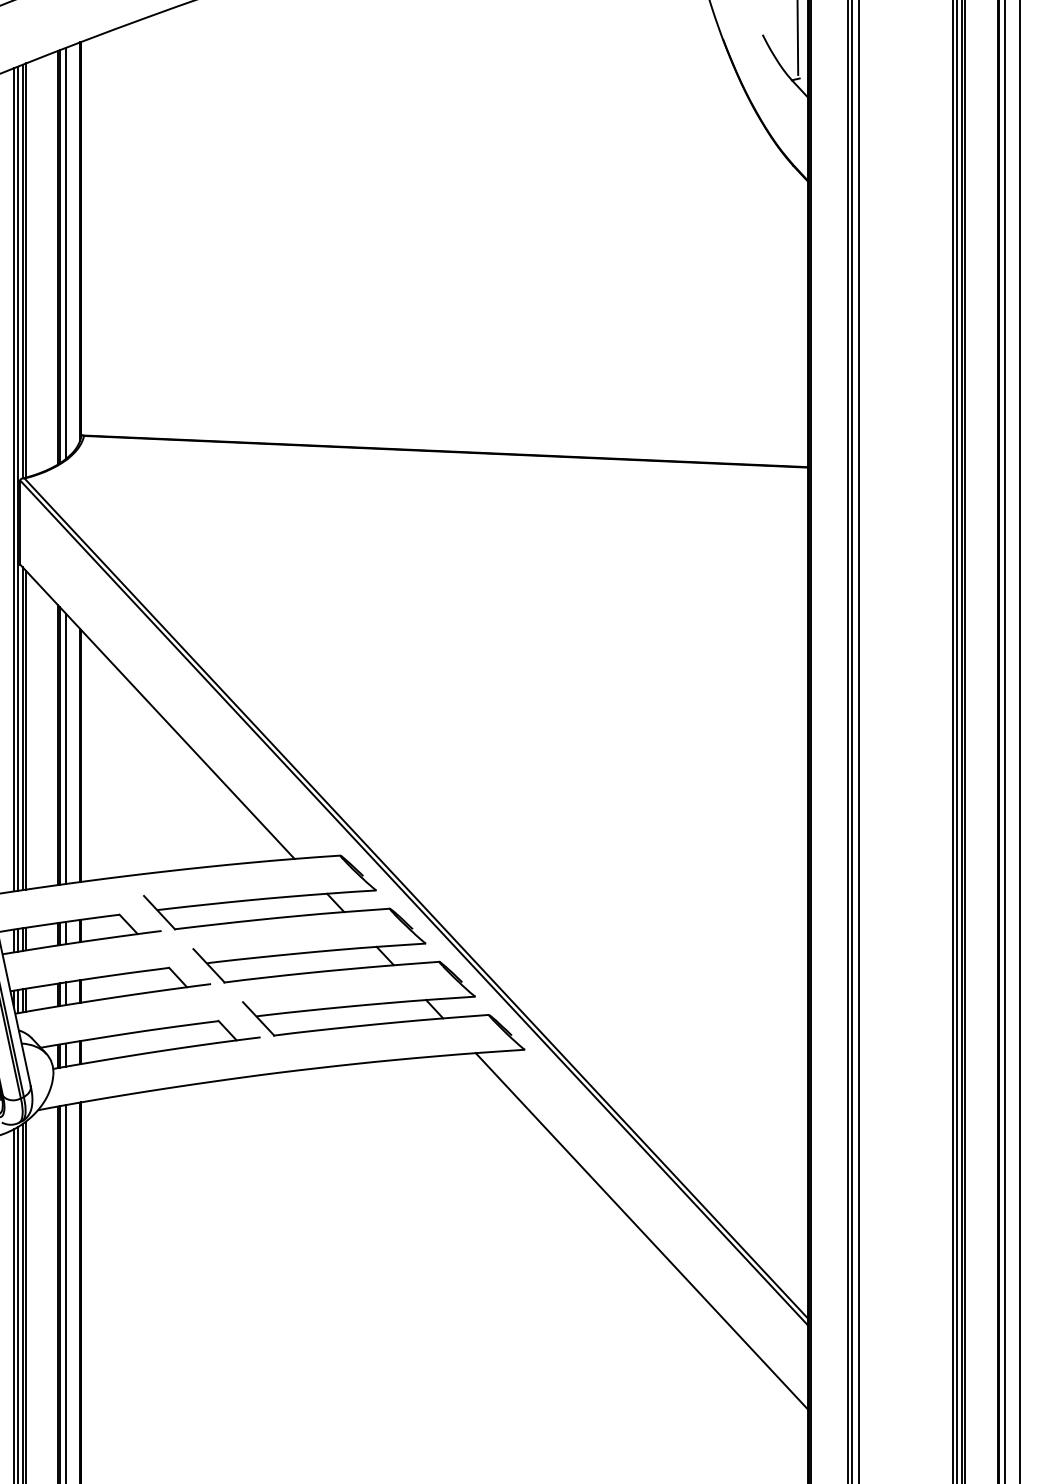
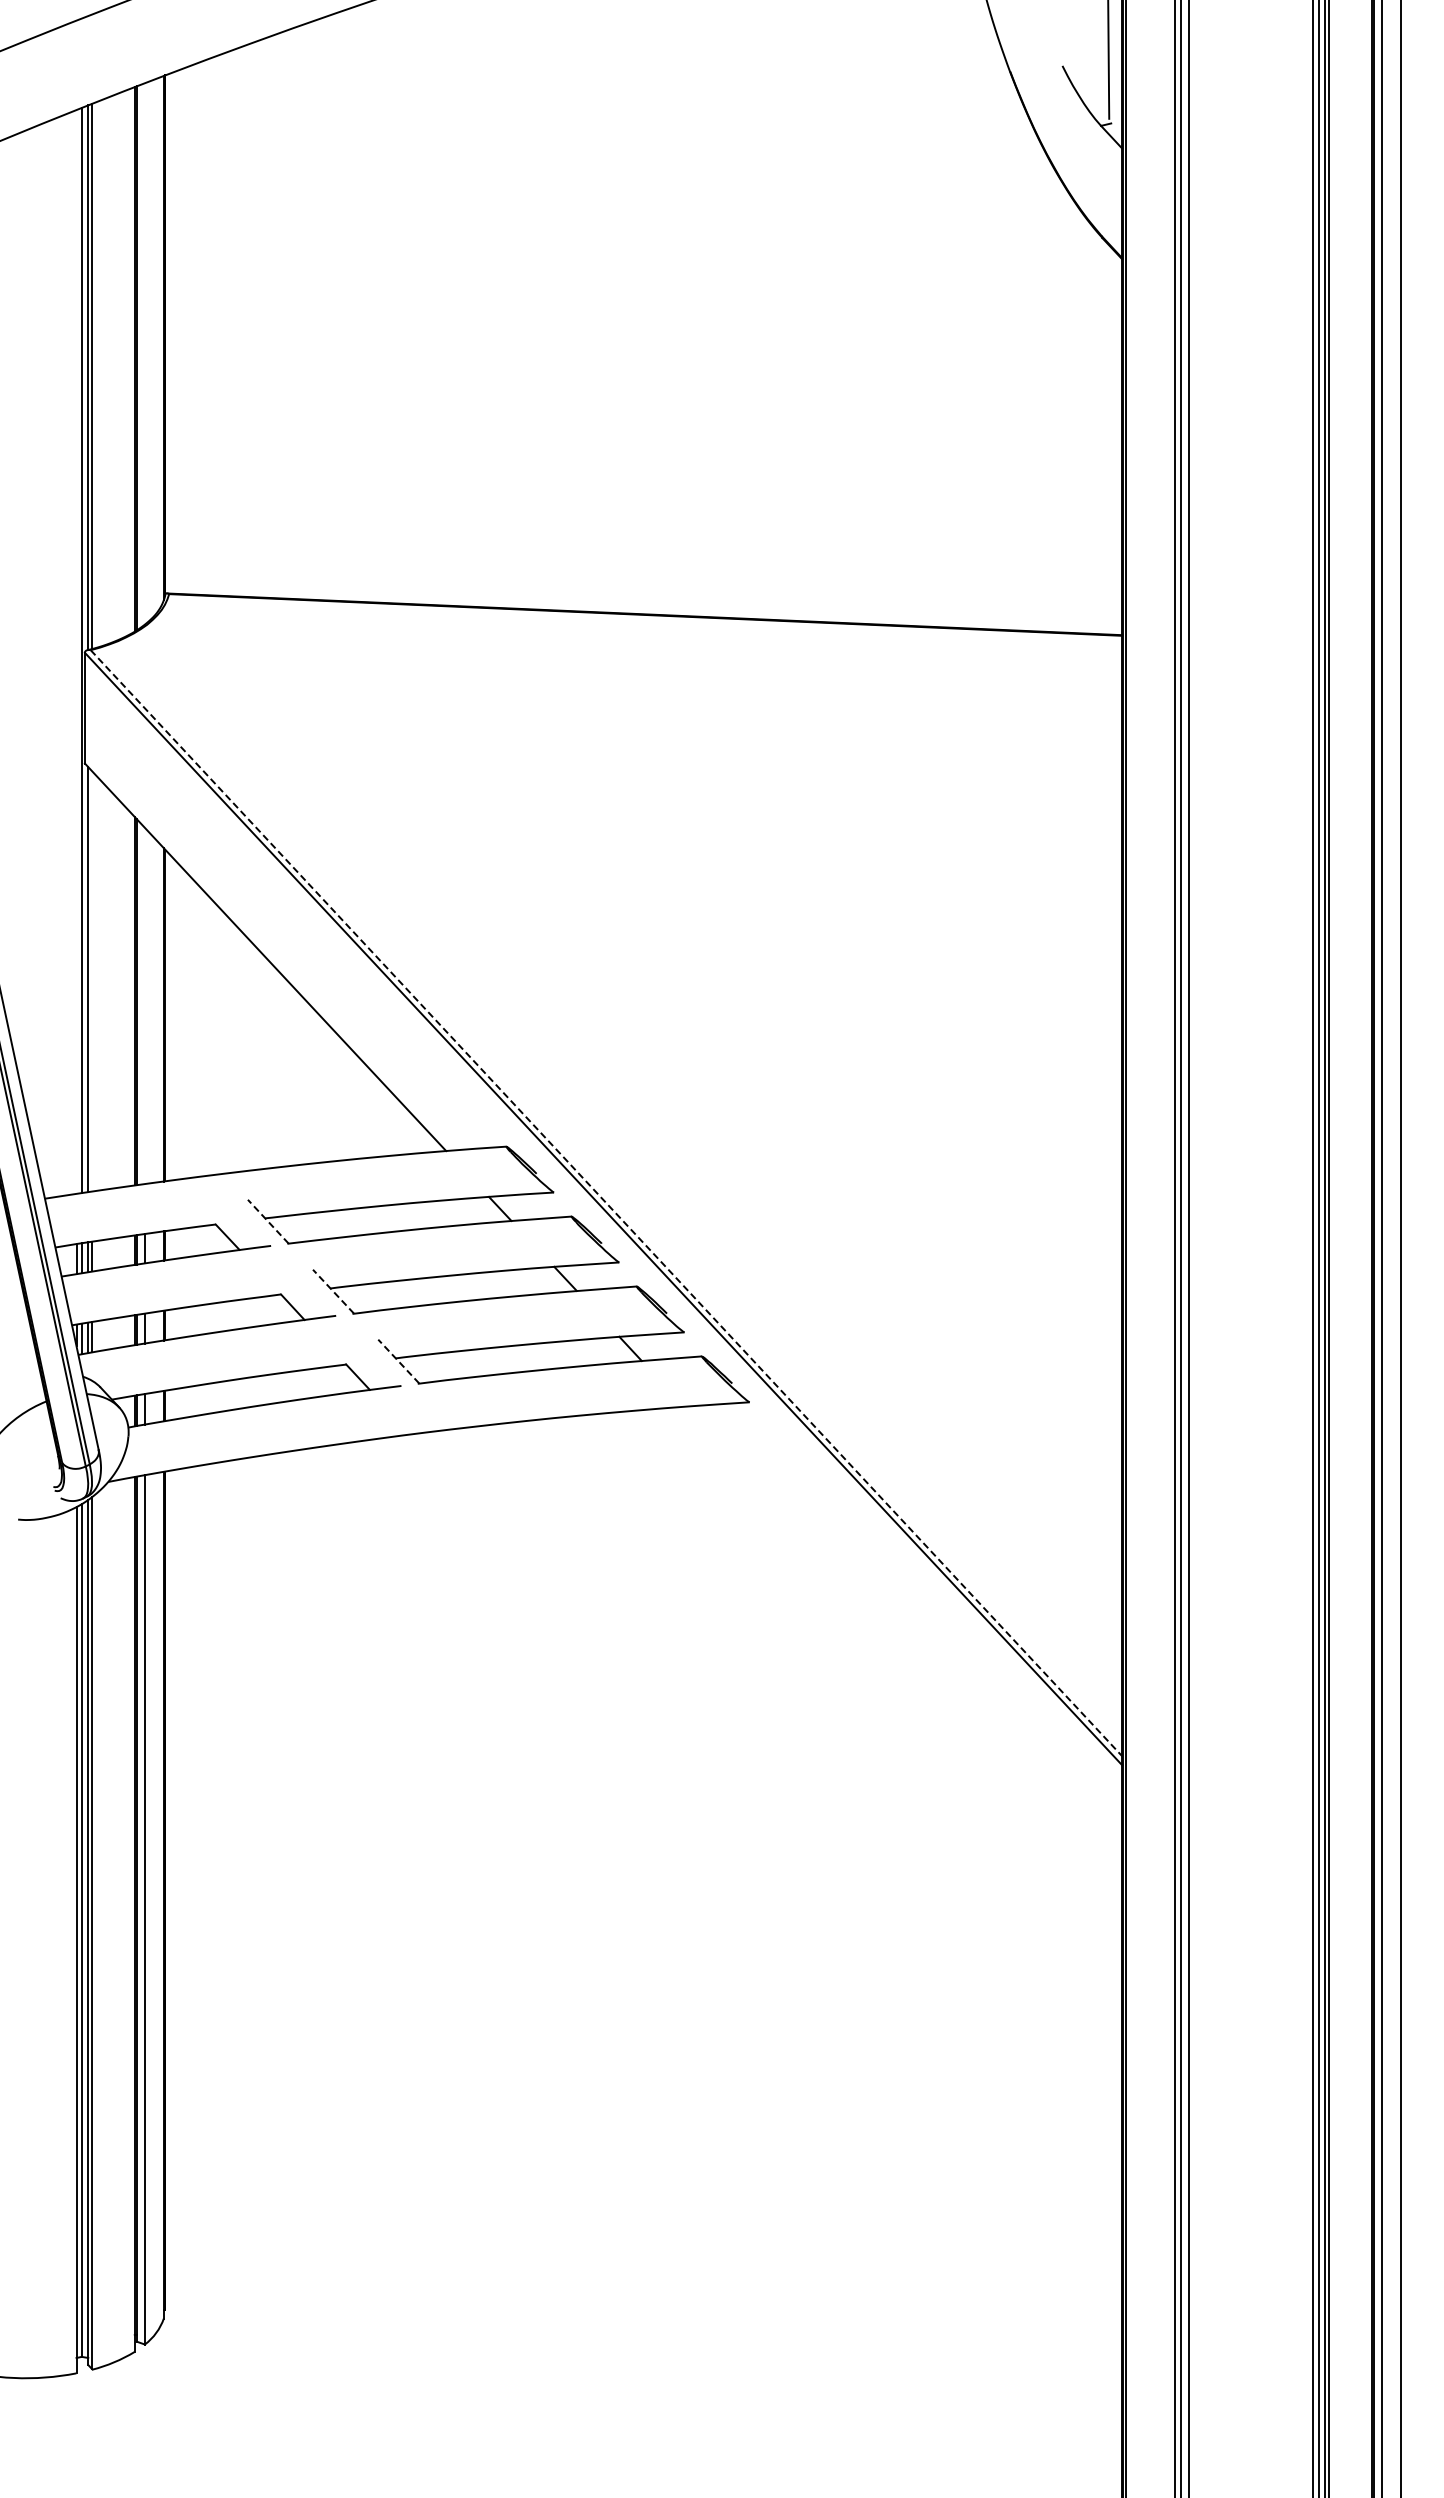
line: (65, 253) -> (144, 353), removed
line: (13, 479) -> (76, 651), removed
line: (25, 730) -> (92, 981), removed
line: (65, 748) -> (144, 1005), removed
line: (416, 898) -> (606, 1203), solid -> dashed
line: (159, 912) -> (268, 1221), solid -> dashed
line: (209, 965) -> (333, 1291), solid -> dashed
line: (258, 1018) -> (398, 1361), solid -> dashed
line: (641, 1231) -> (903, 1641), removed

